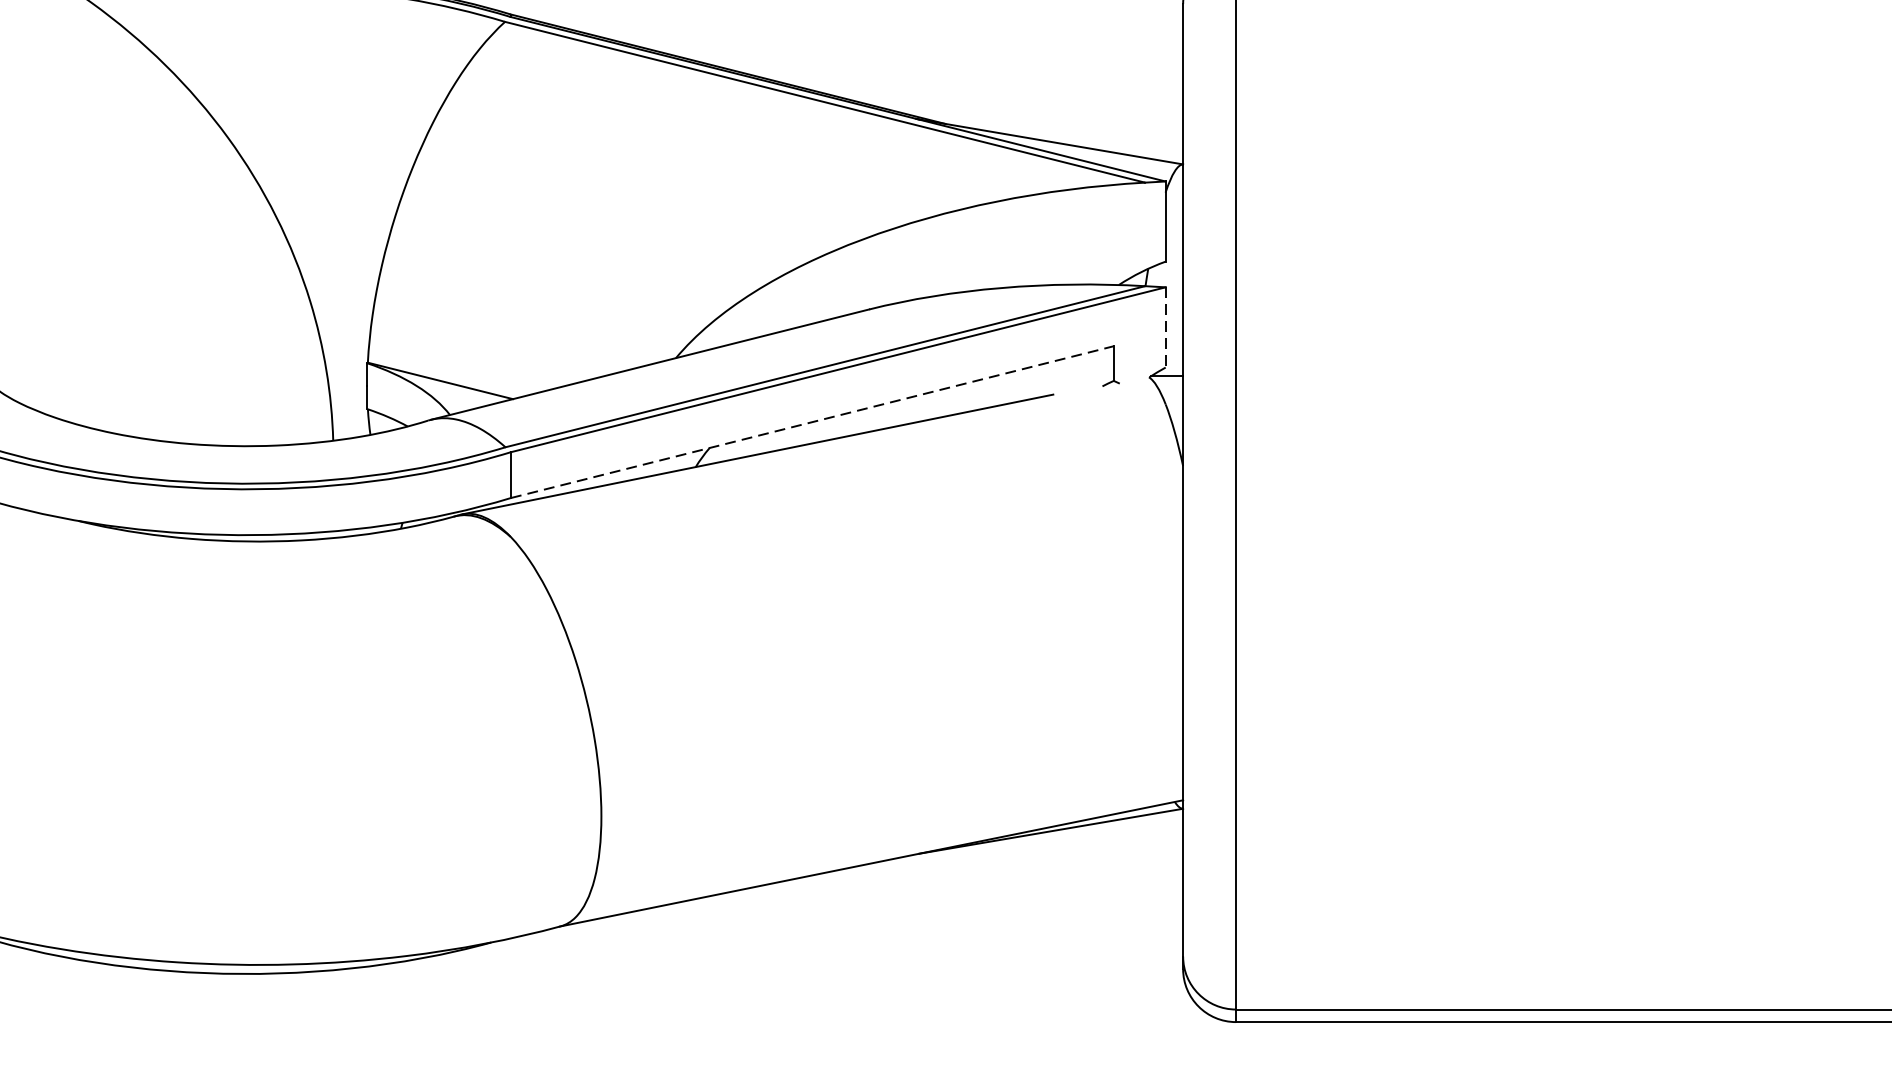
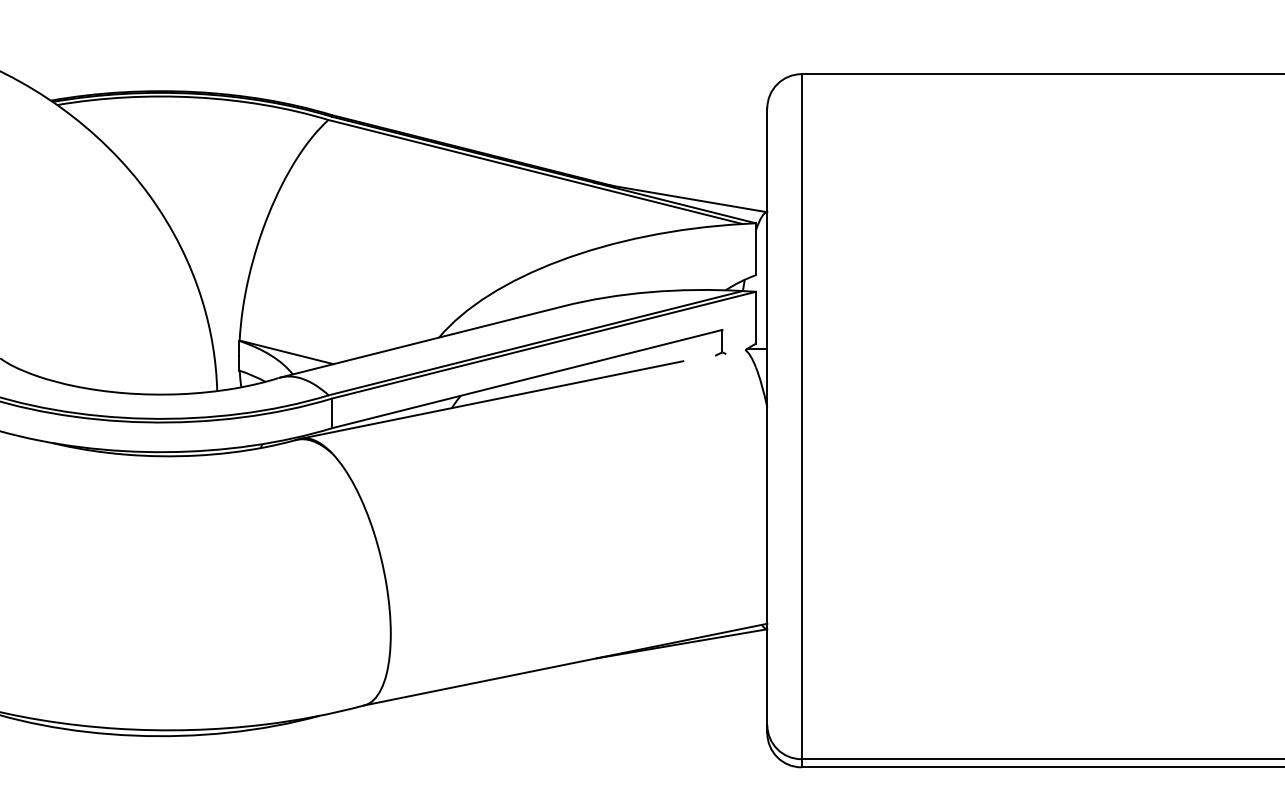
line: (1166, 327) -> (756, 317), dashed -> solid
line: (812, 421) -> (527, 378), dashed -> solid

